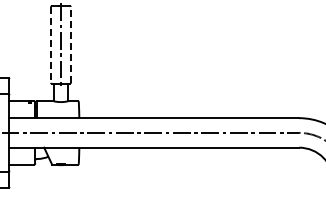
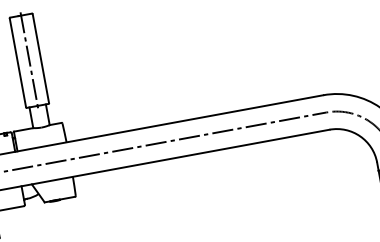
line: (51, 44) -> (18, 62), dashed -> solid
line: (70, 44) -> (40, 58), dashed -> solid

